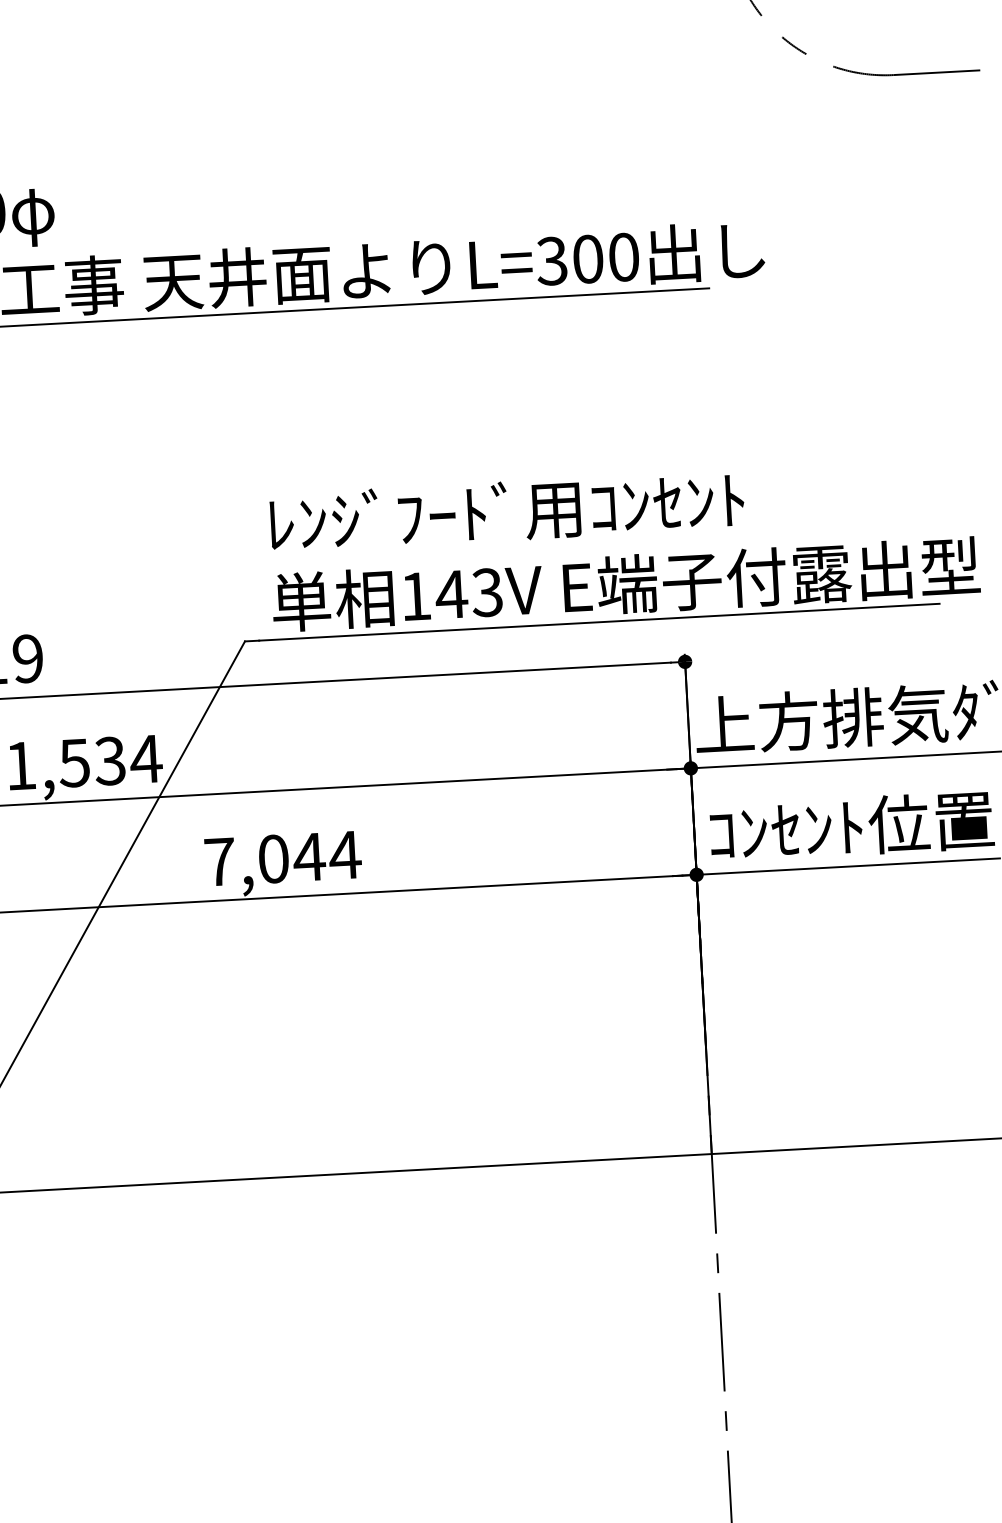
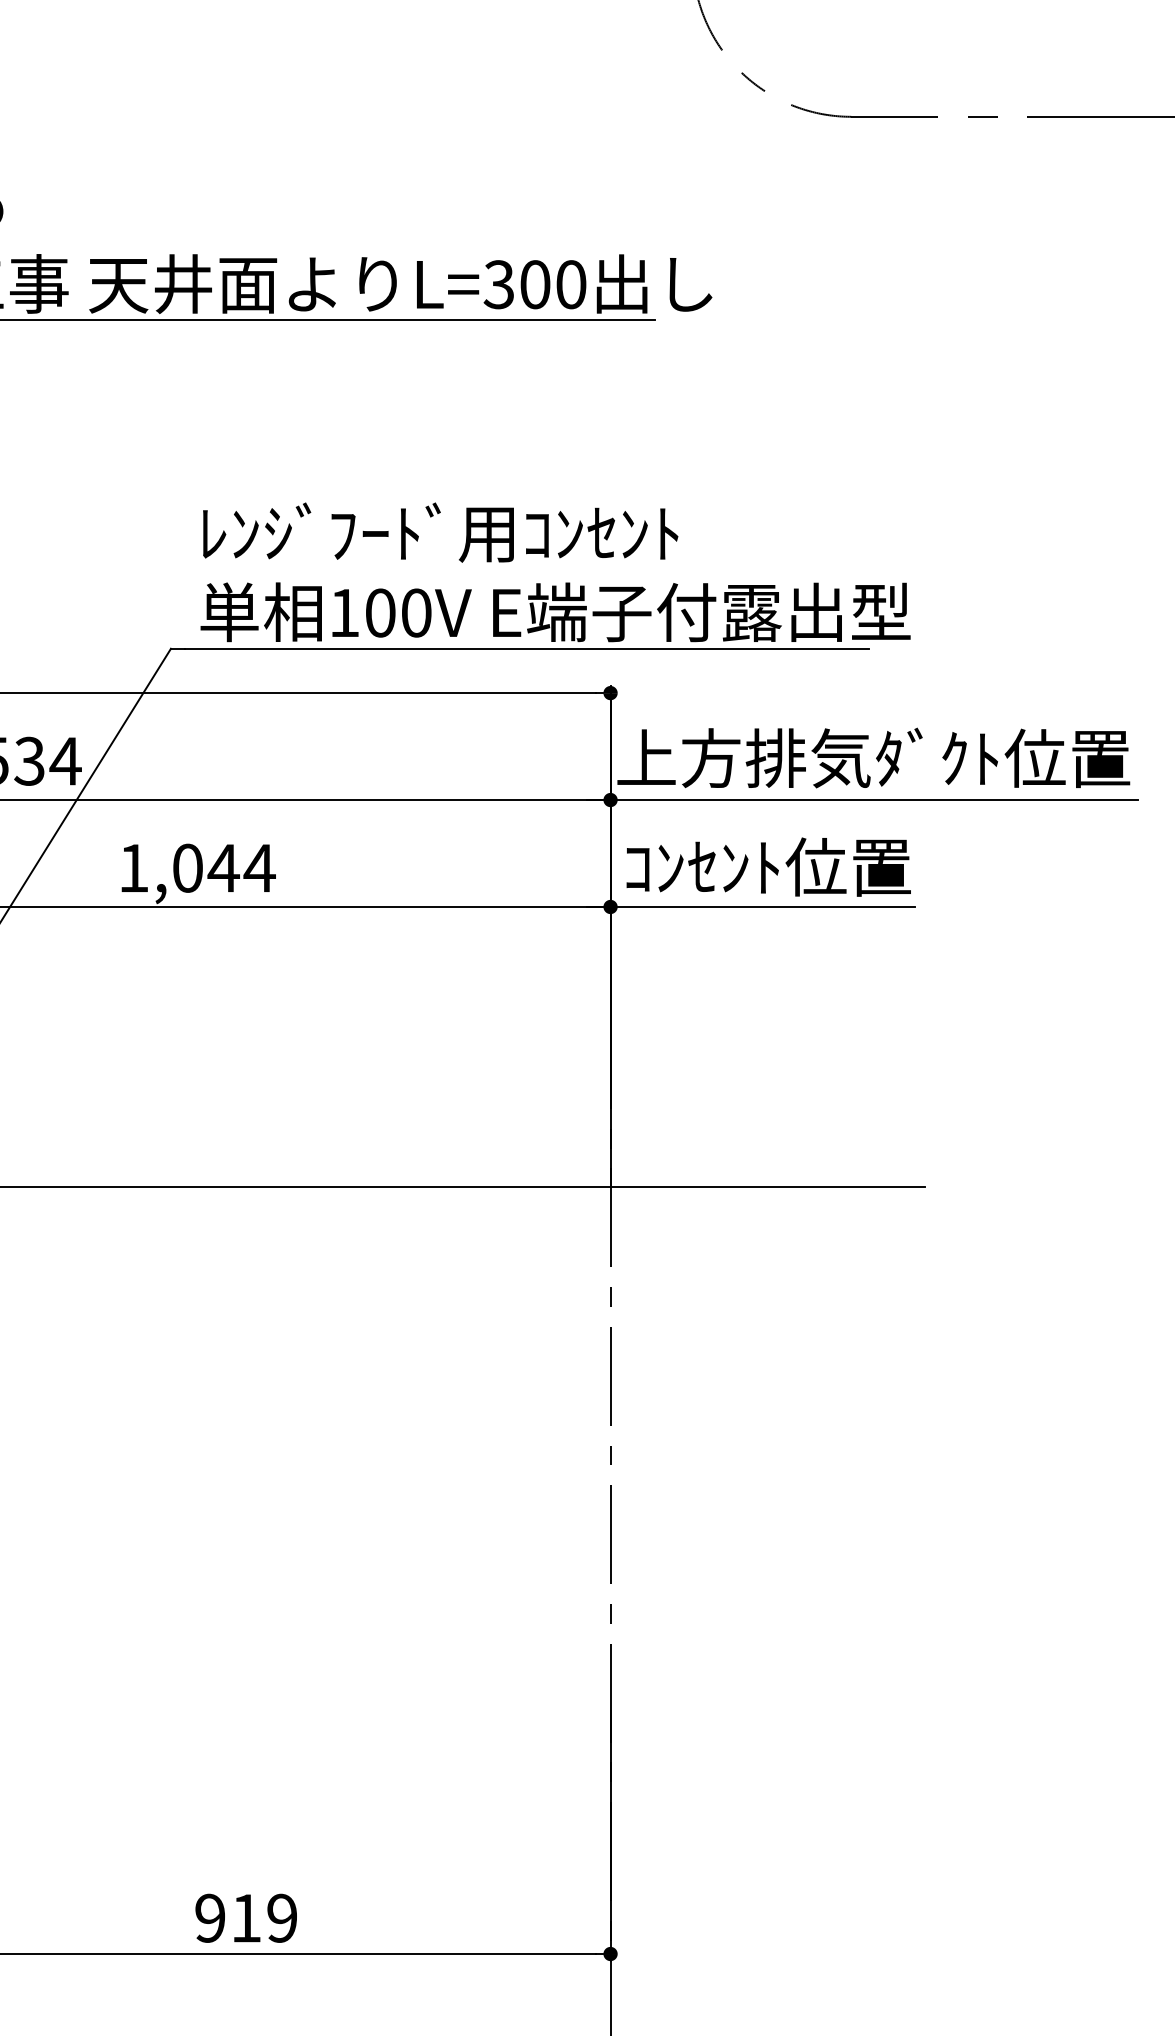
text: (468, 593) -> (397, 612), 143V -> 100V
text: (219, 861) -> (133, 867), 7,044 -> 1,044

